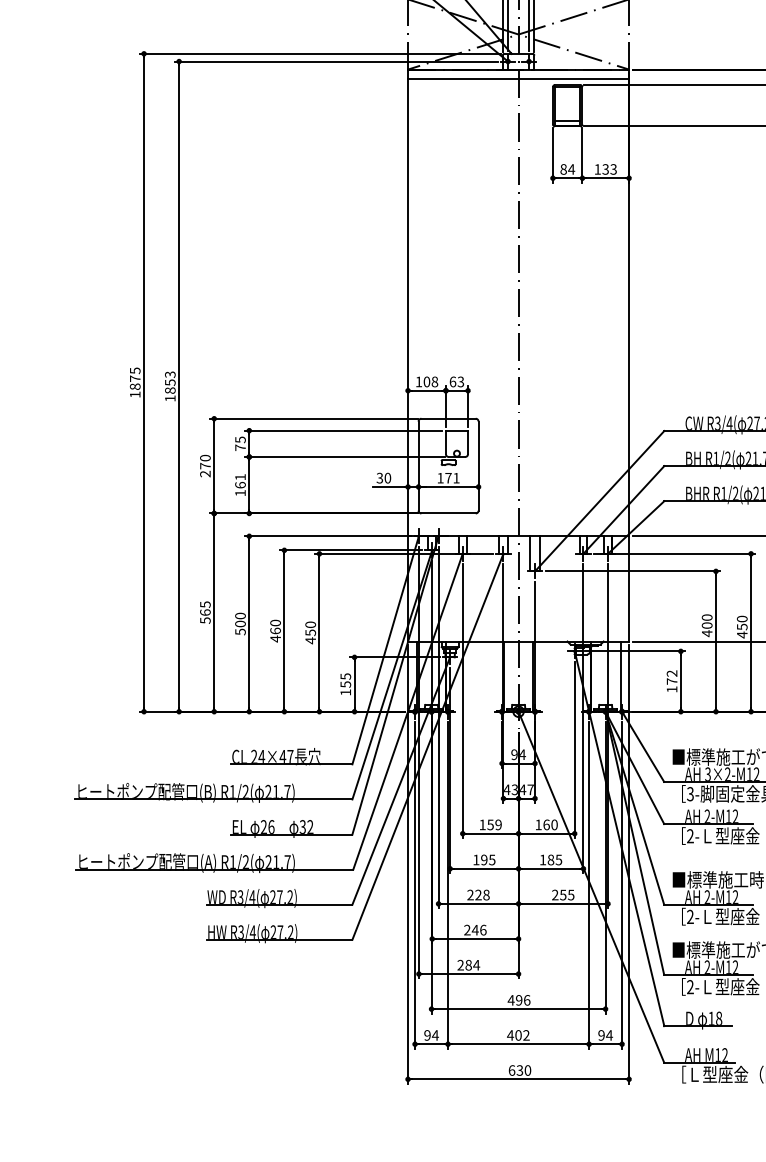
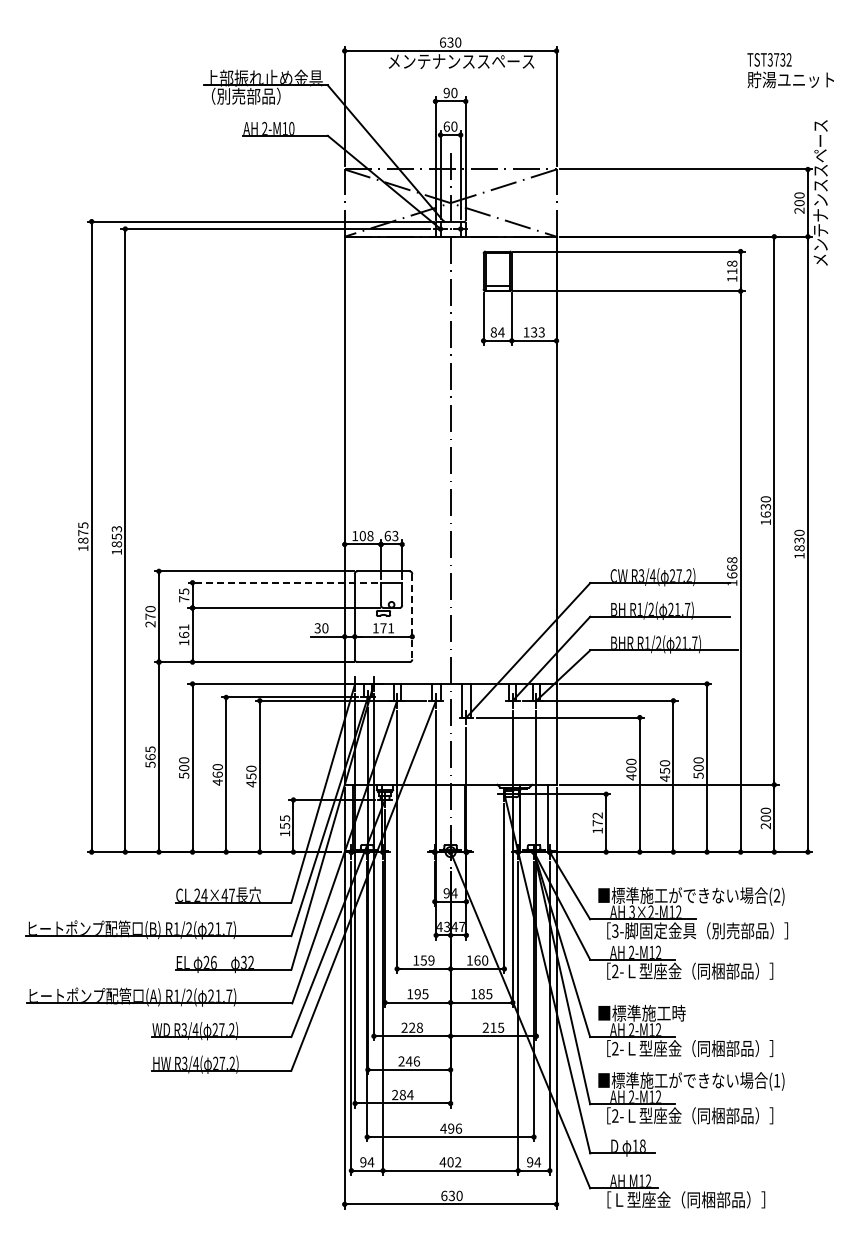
line: (518, 78) -> (450, 245), removed
line: (344, 430) -> (283, 582), solid -> dashed
line: (478, 465) -> (412, 616), solid -> dashed
text: (563, 894) -> (493, 1027), 255 -> 215

